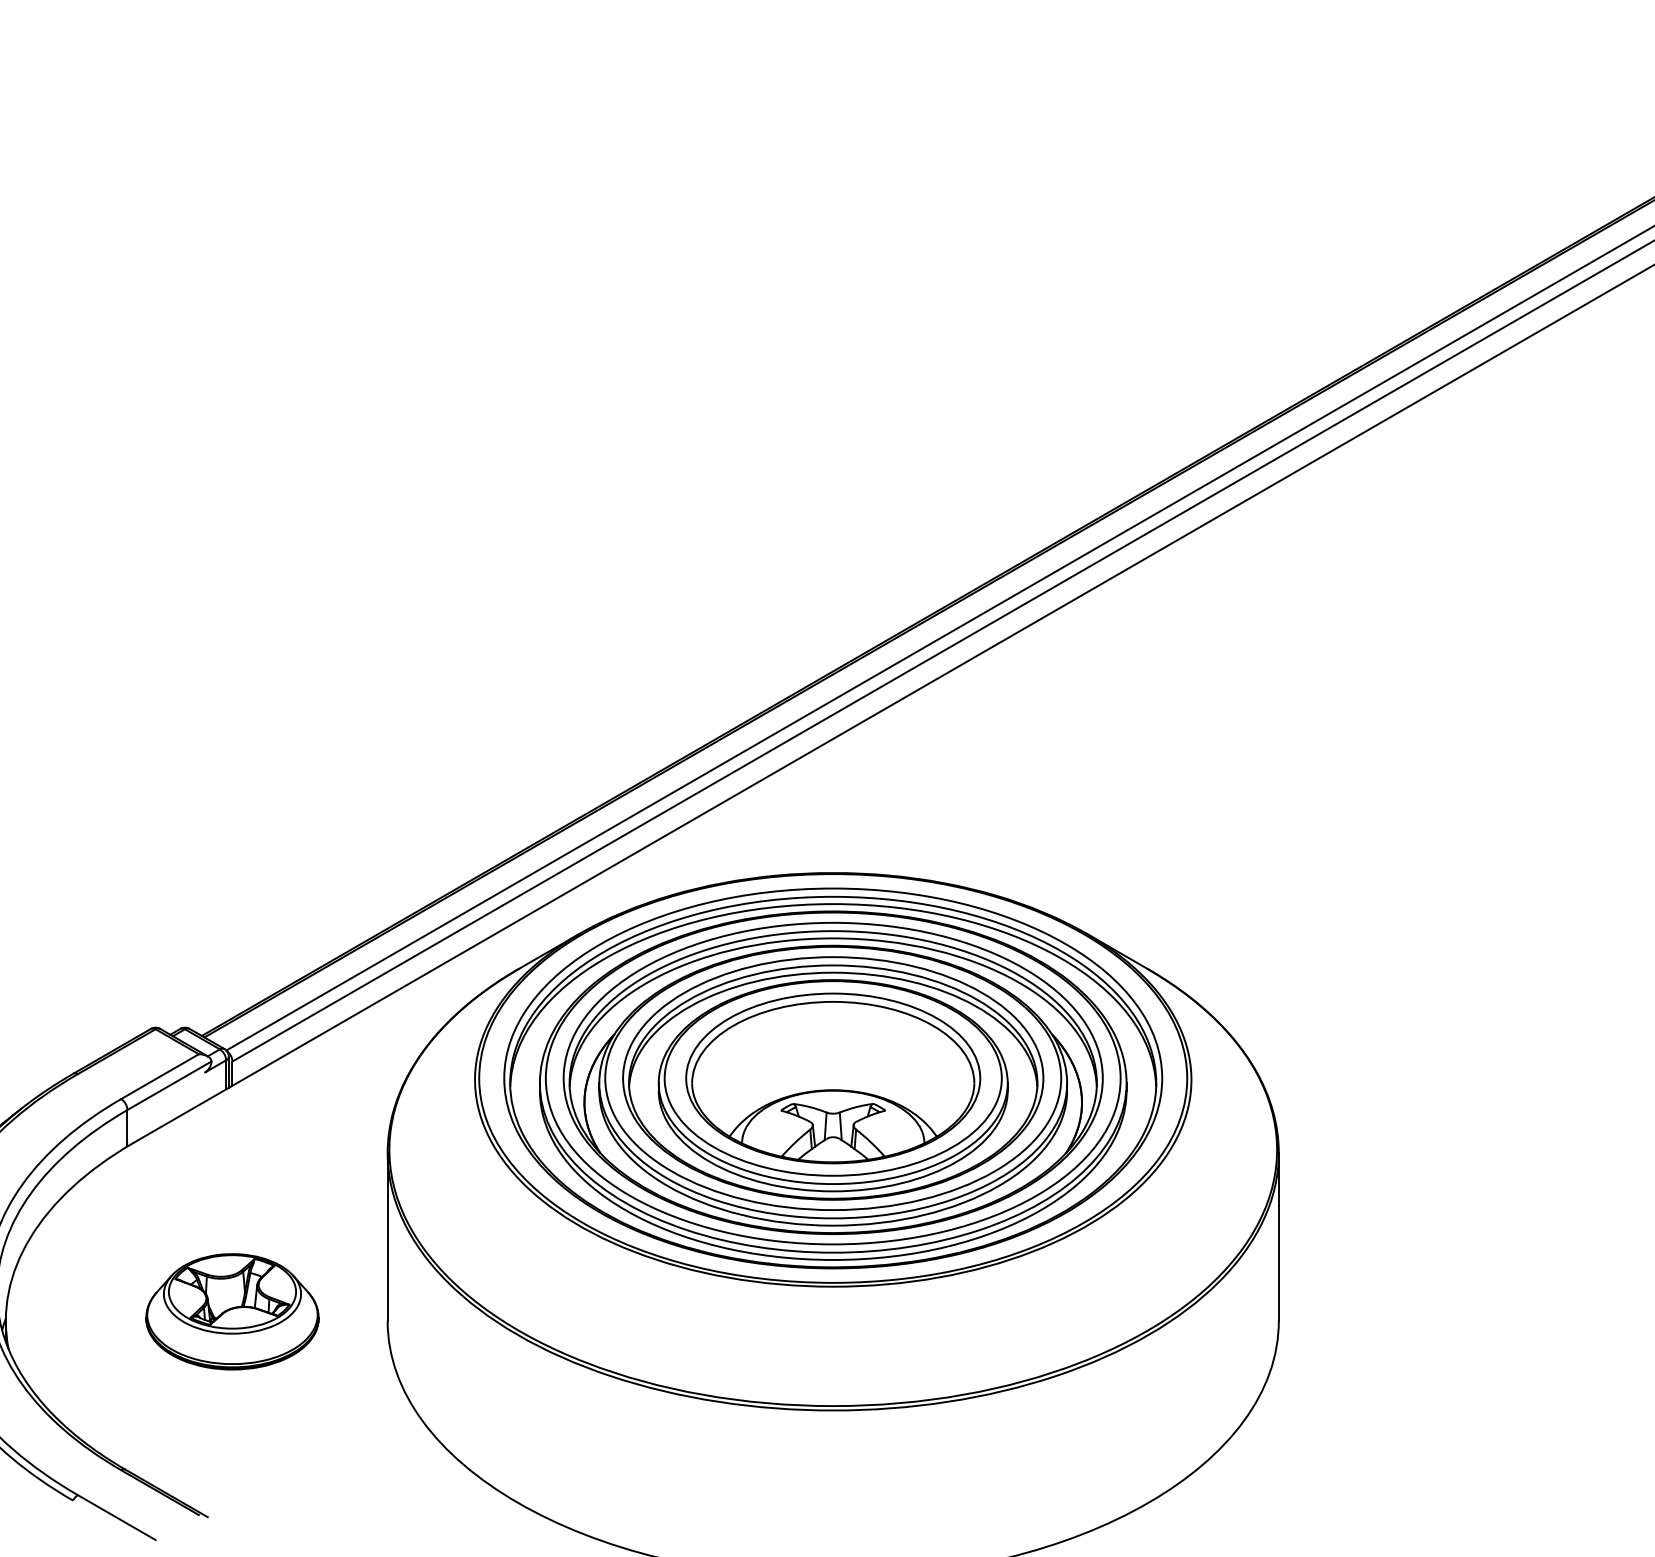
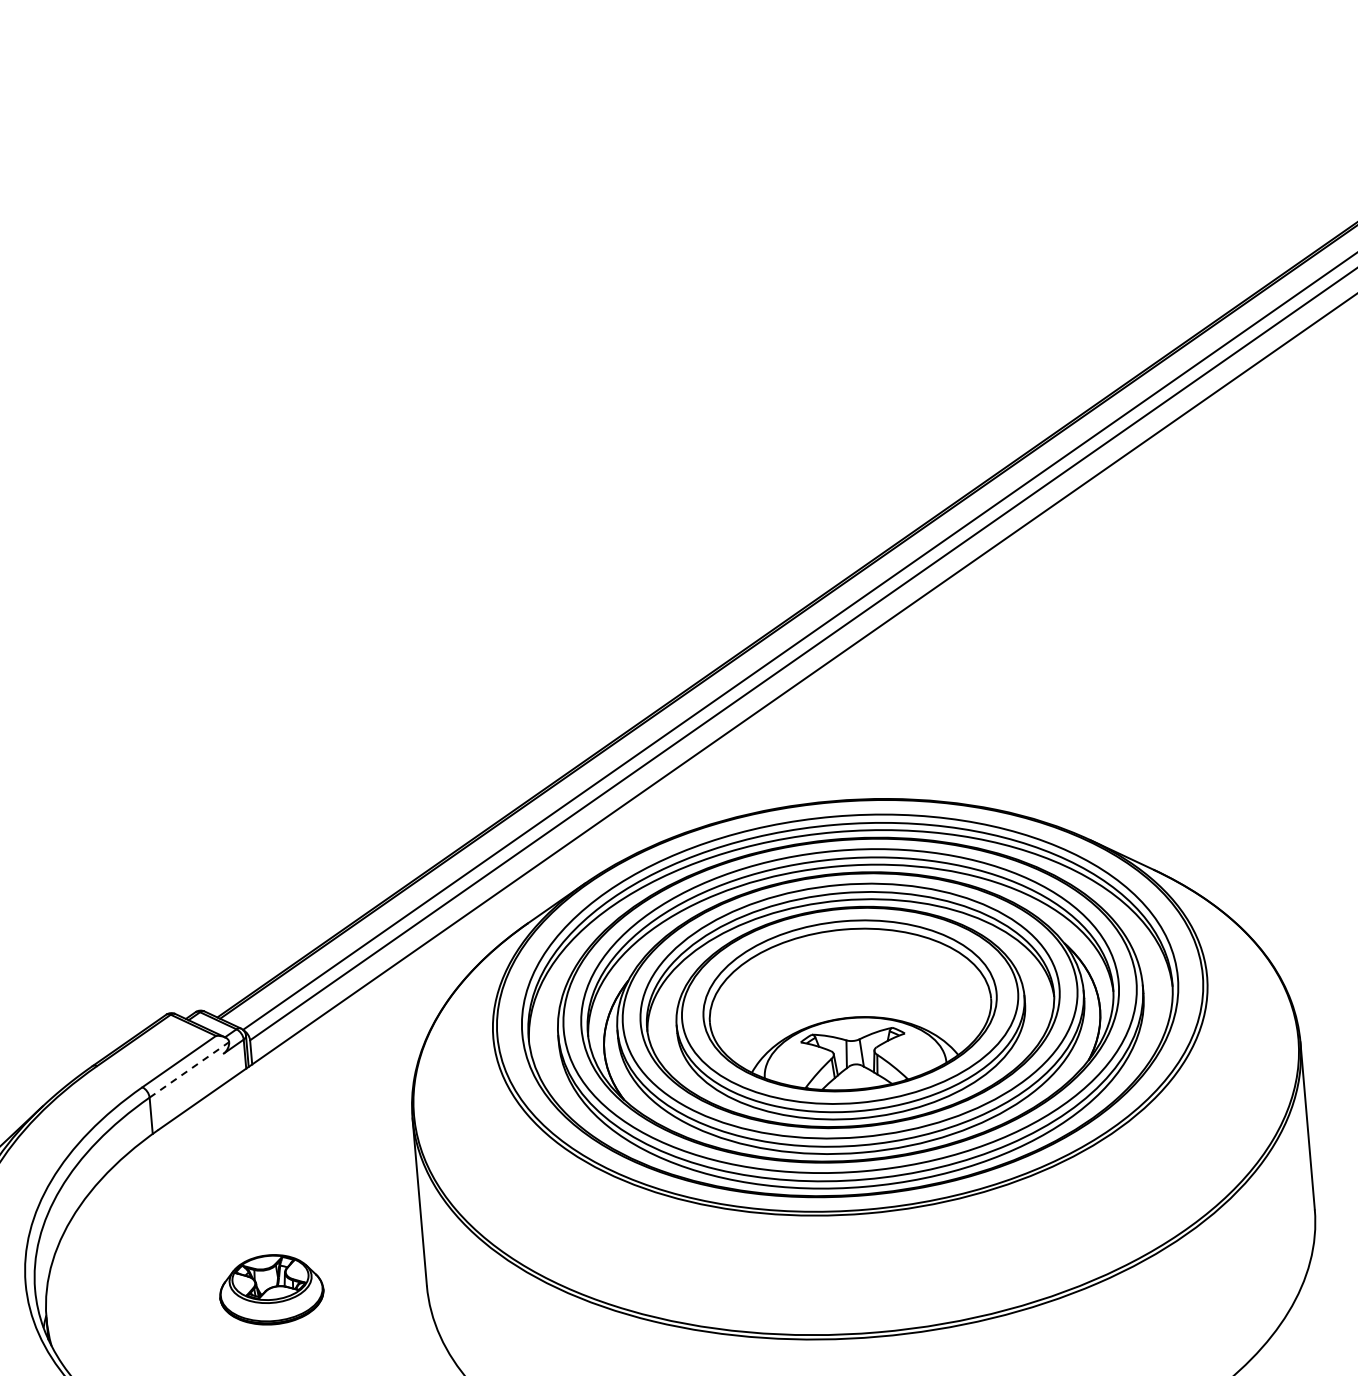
line: (169, 1085) -> (189, 1069), solid -> dashed
part: (232, 1311) -> (271, 1289), size x0.6

